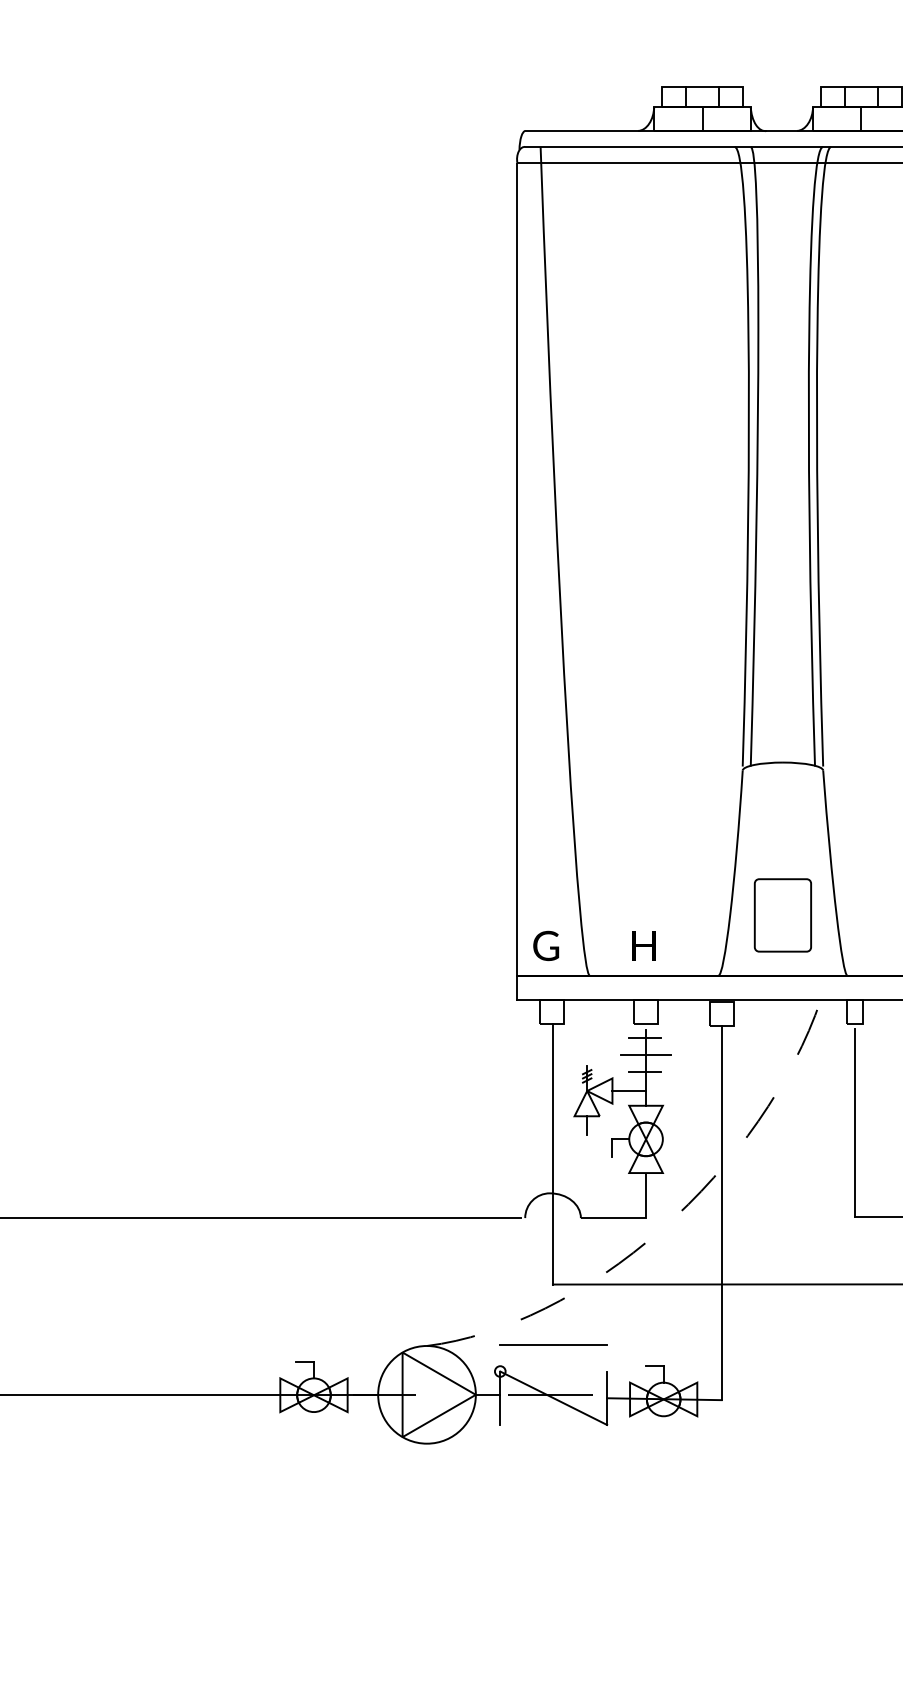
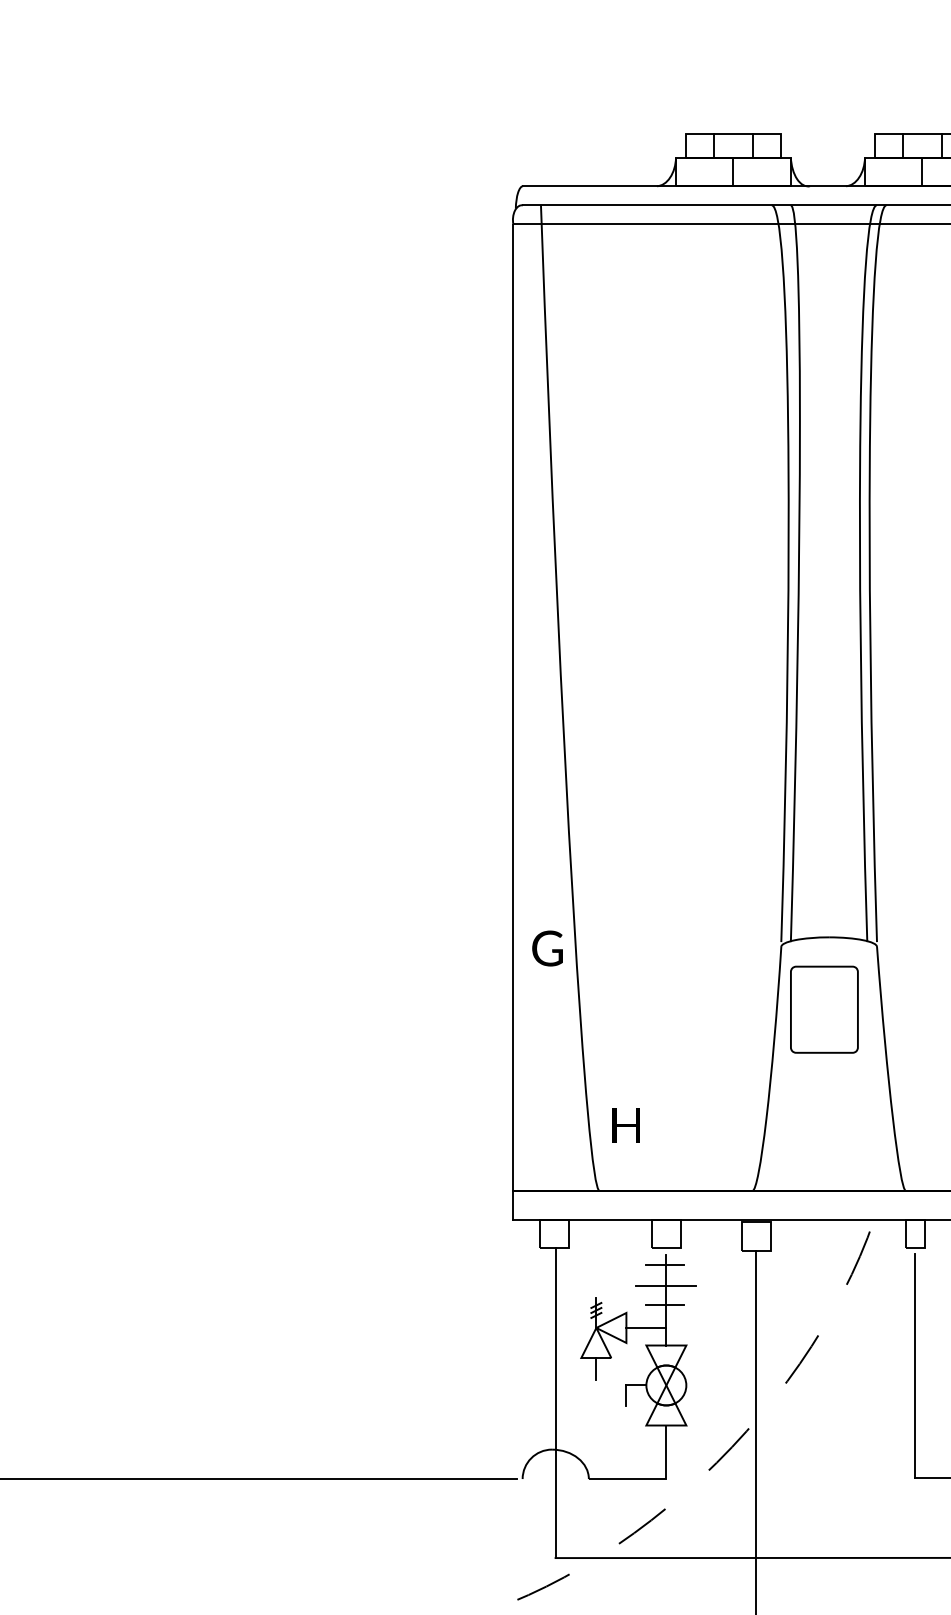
part: (782, 915) -> (823, 1009), moved
text: (546, 945) -> (547, 947), moved
text: (643, 945) -> (625, 1125), moved

